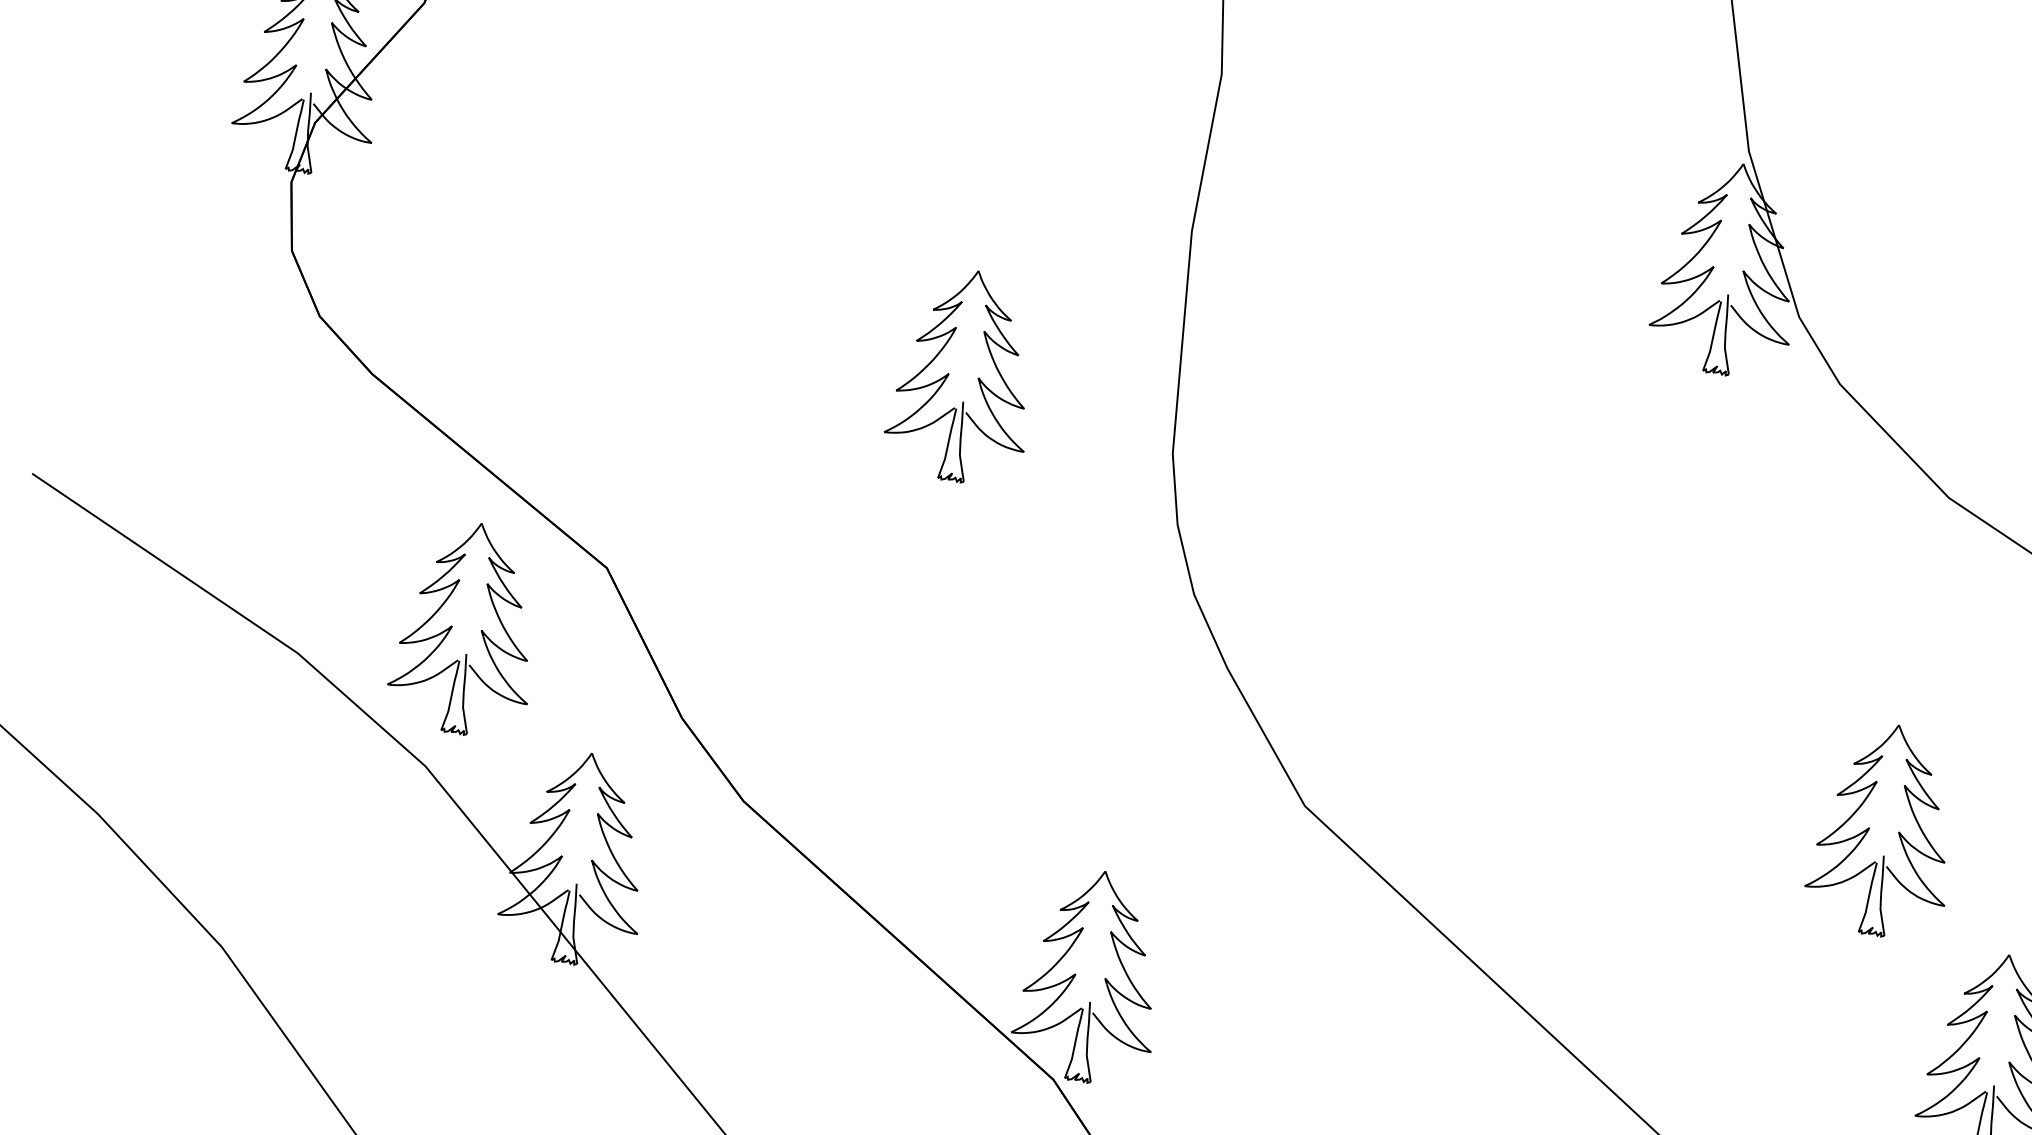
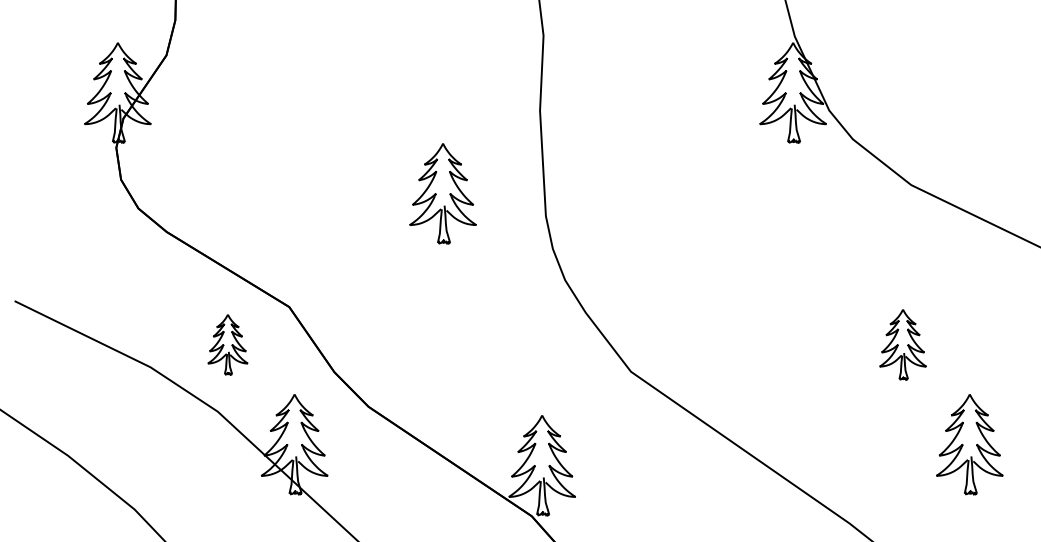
part: (466, 628) -> (227, 344), size x0.6
part: (1882, 829) -> (902, 344), size x0.7

